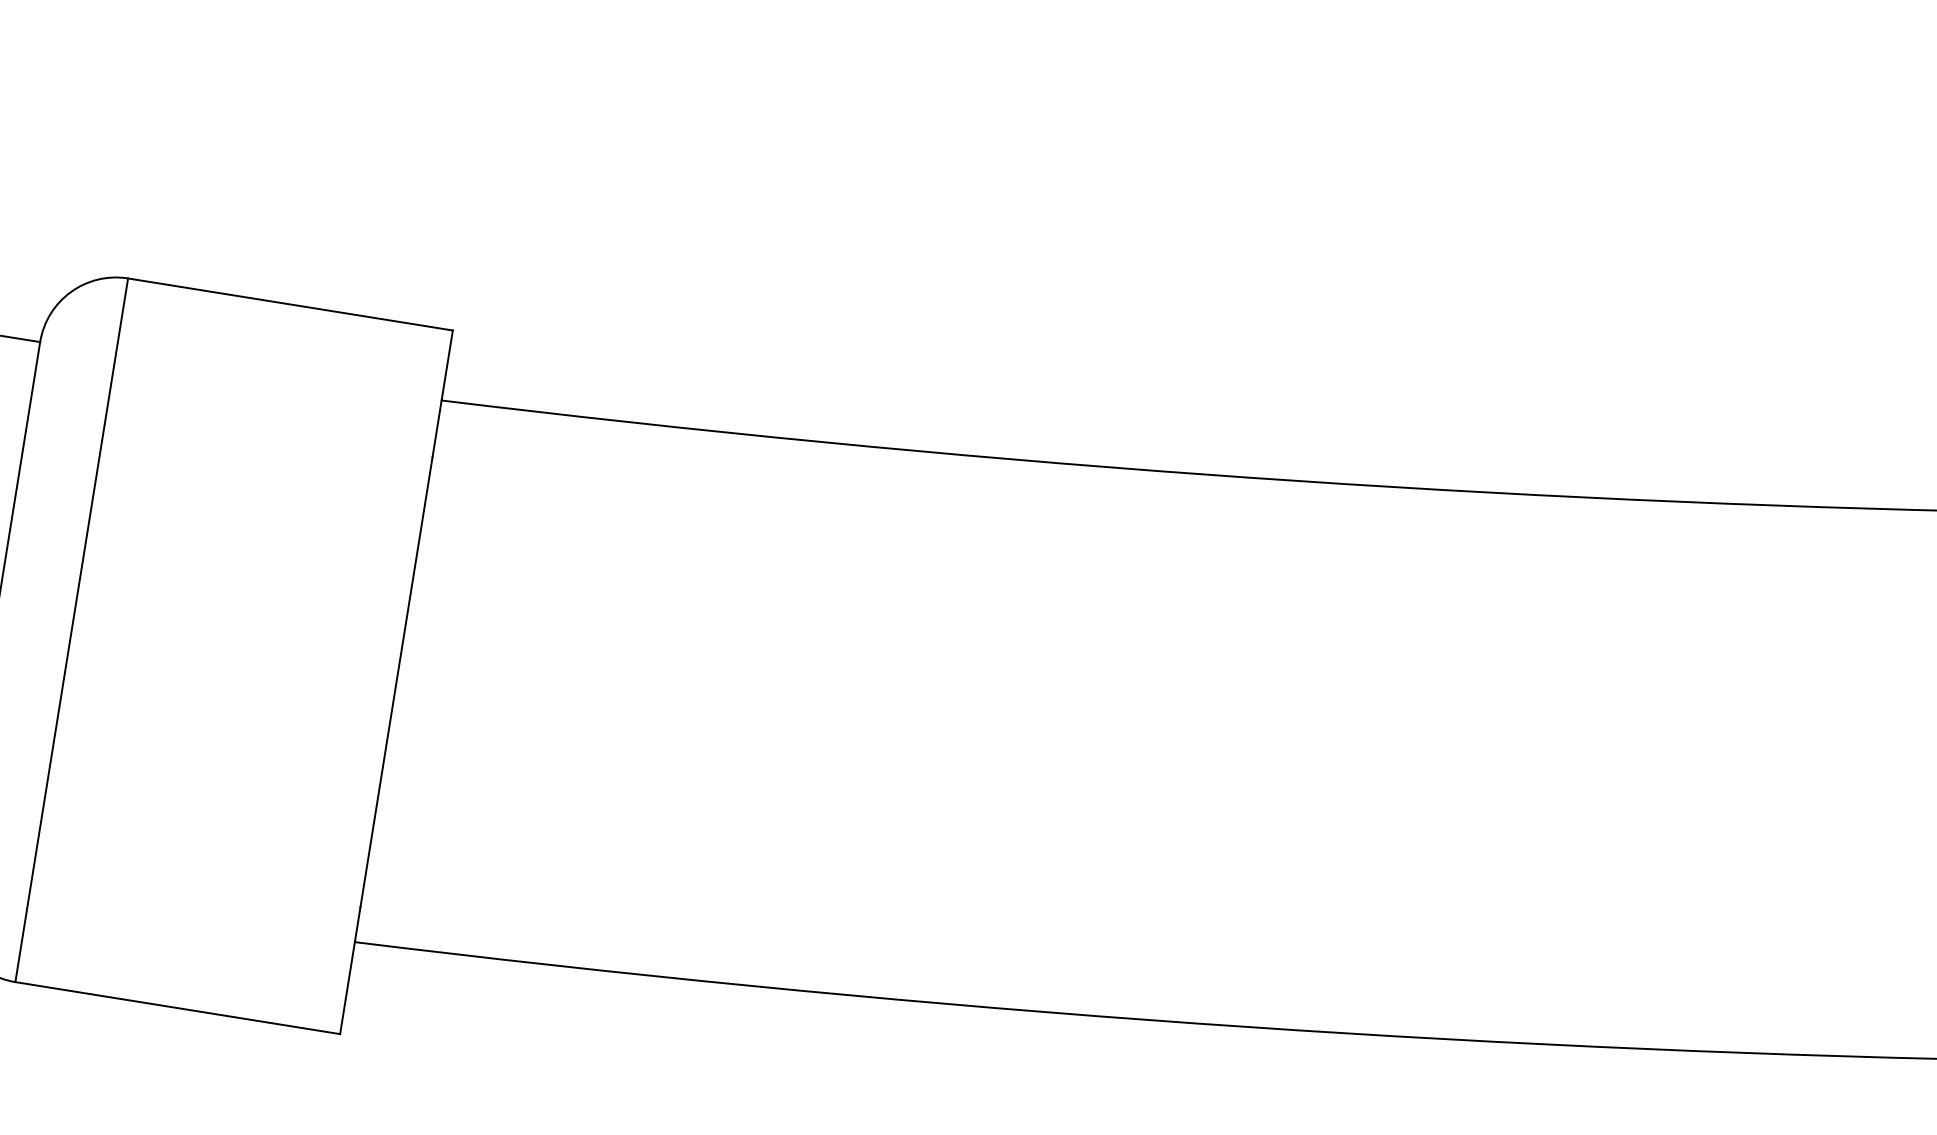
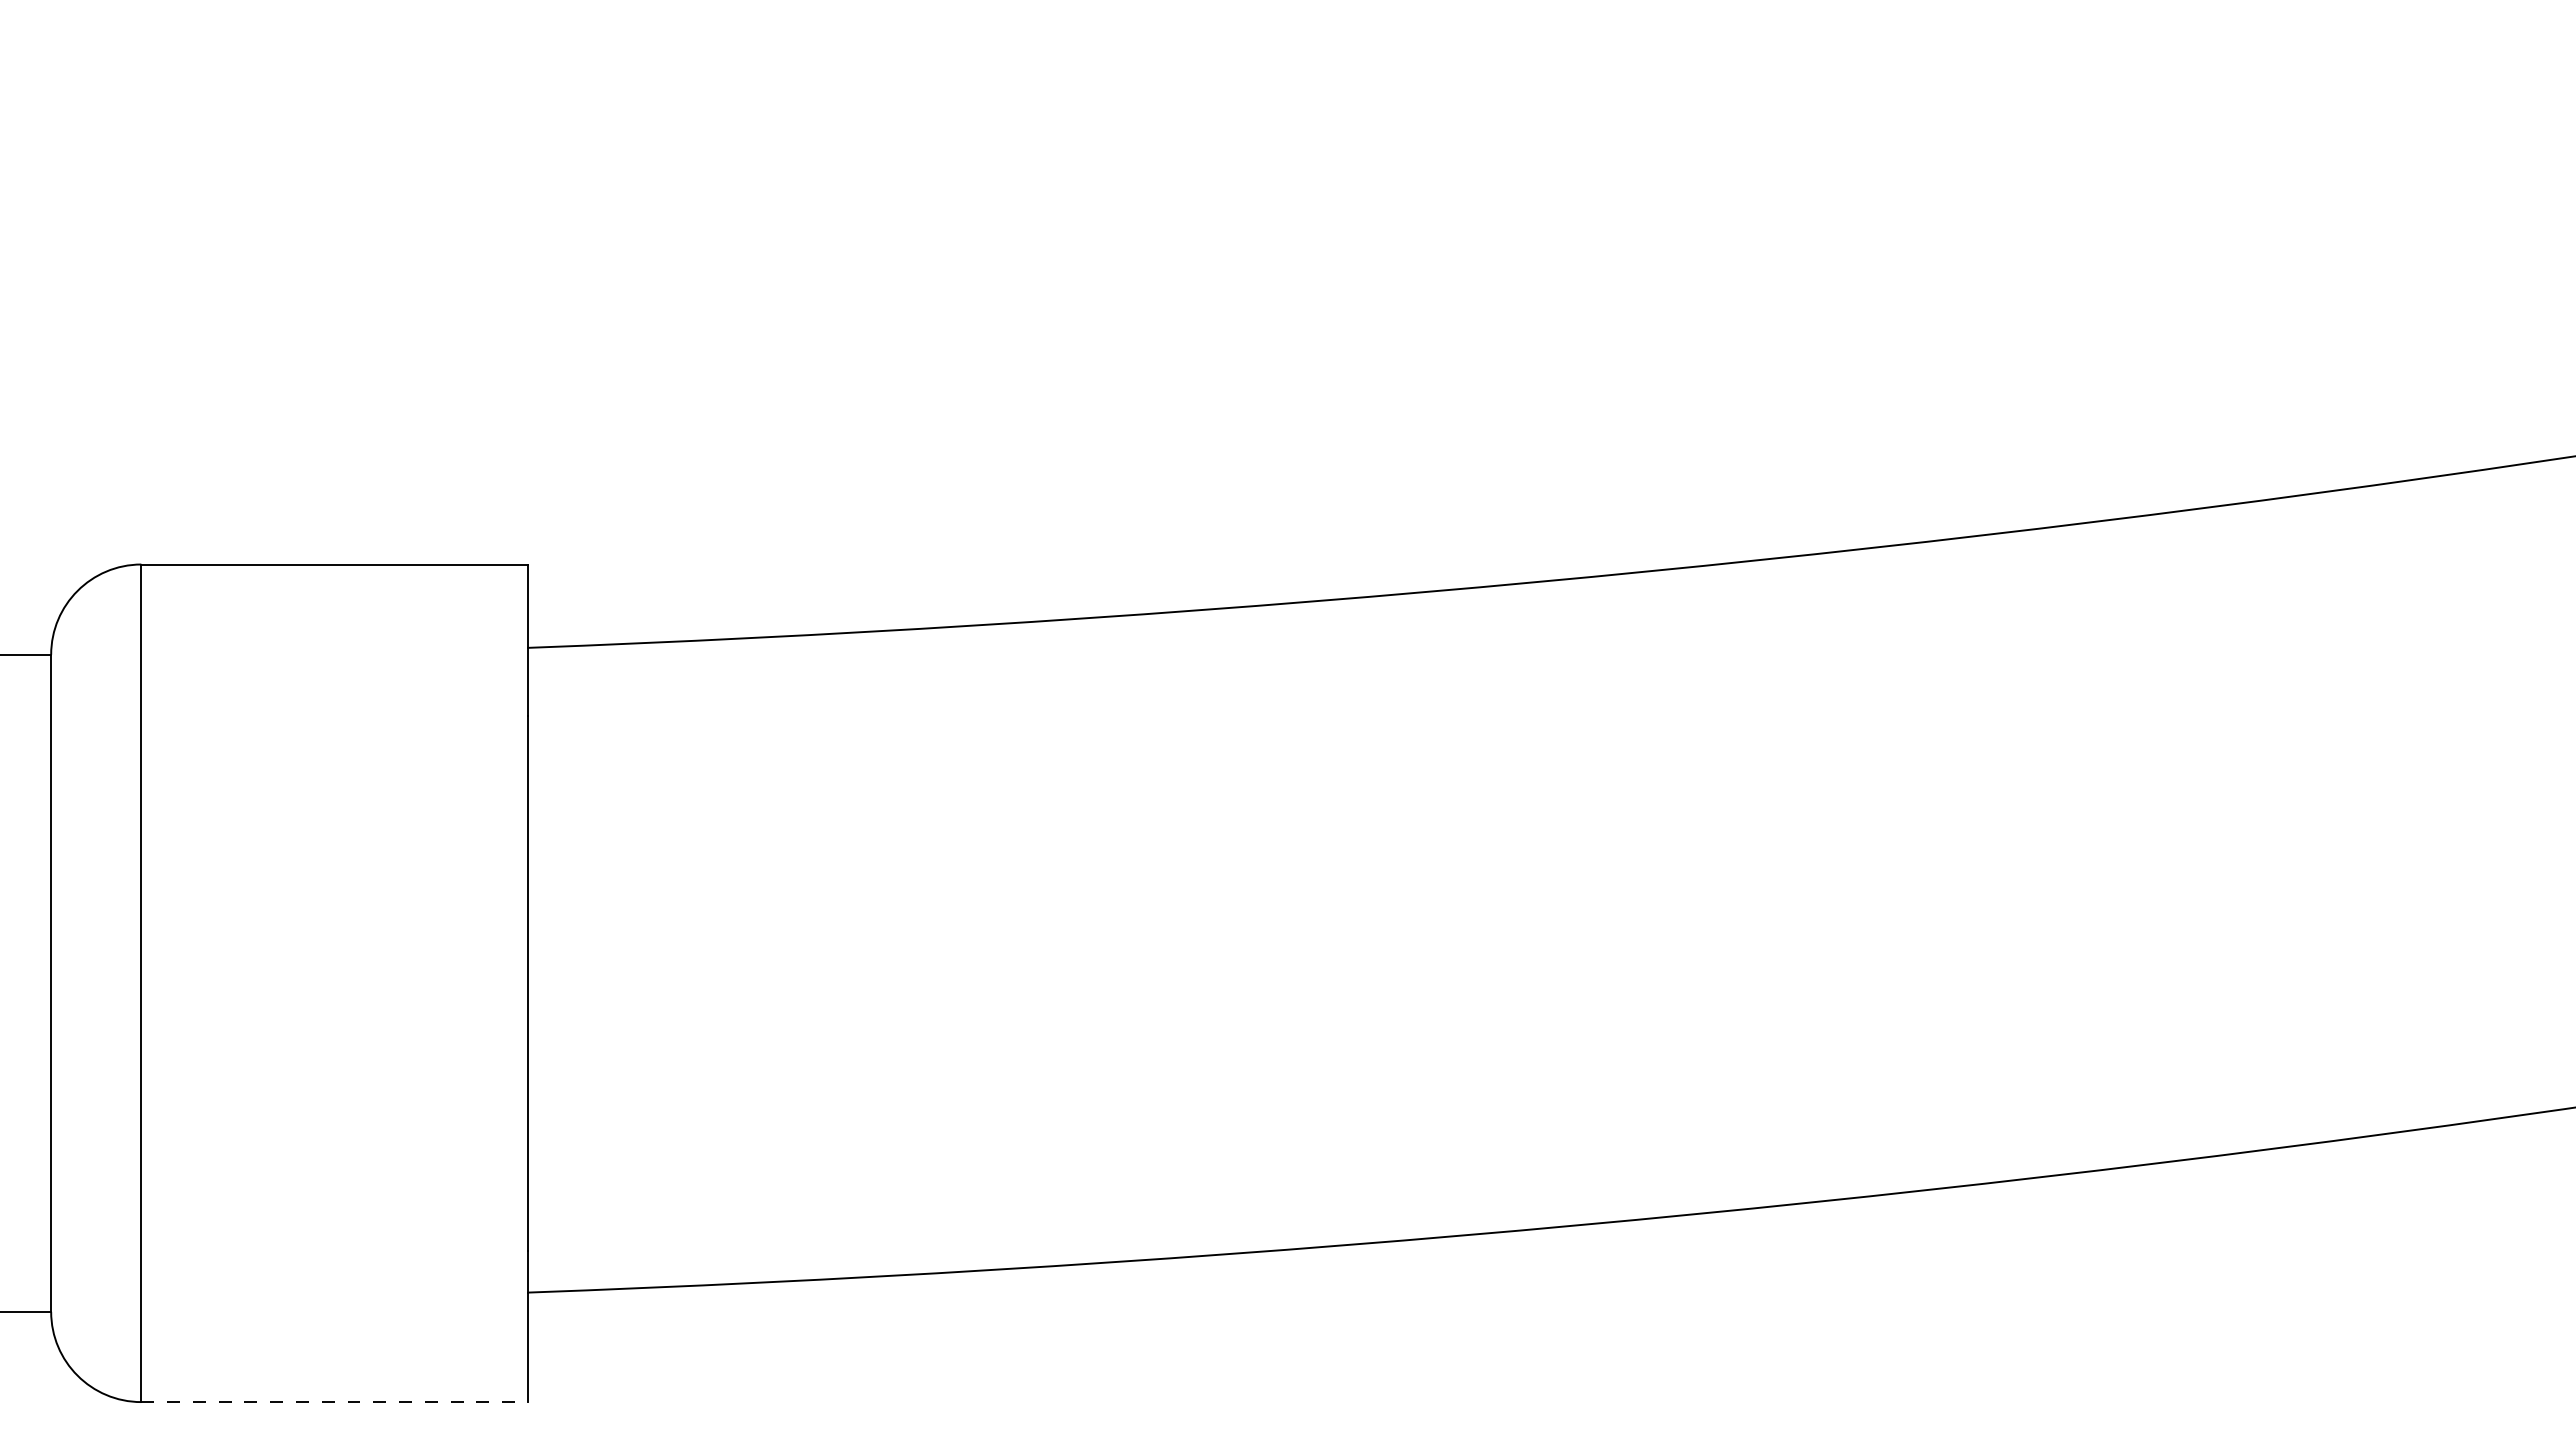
line: (178, 1008) -> (335, 1402), solid -> dashed

